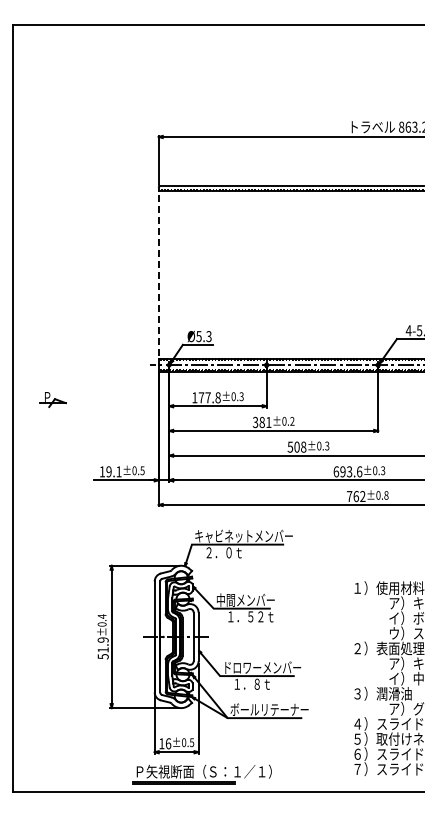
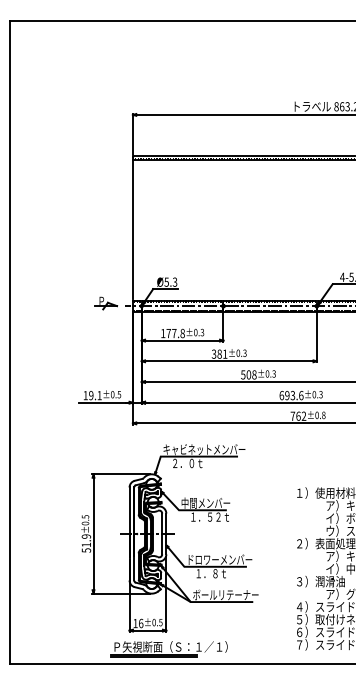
line: (158, 274) -> (132, 230), dashed -> solid
part: (52, 400) -> (105, 303), moved
text: (292, 421) -> (245, 353), ±0.2 -> ±0.3
text: (101, 616) -> (84, 516), ±0.4 -> ±0.5

